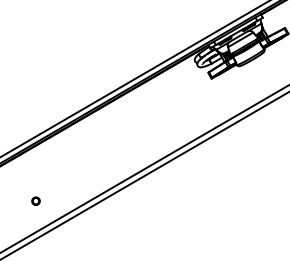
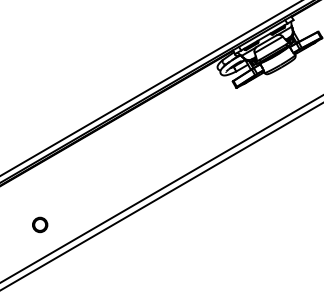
part: (36, 200) -> (40, 224), size x1.67

